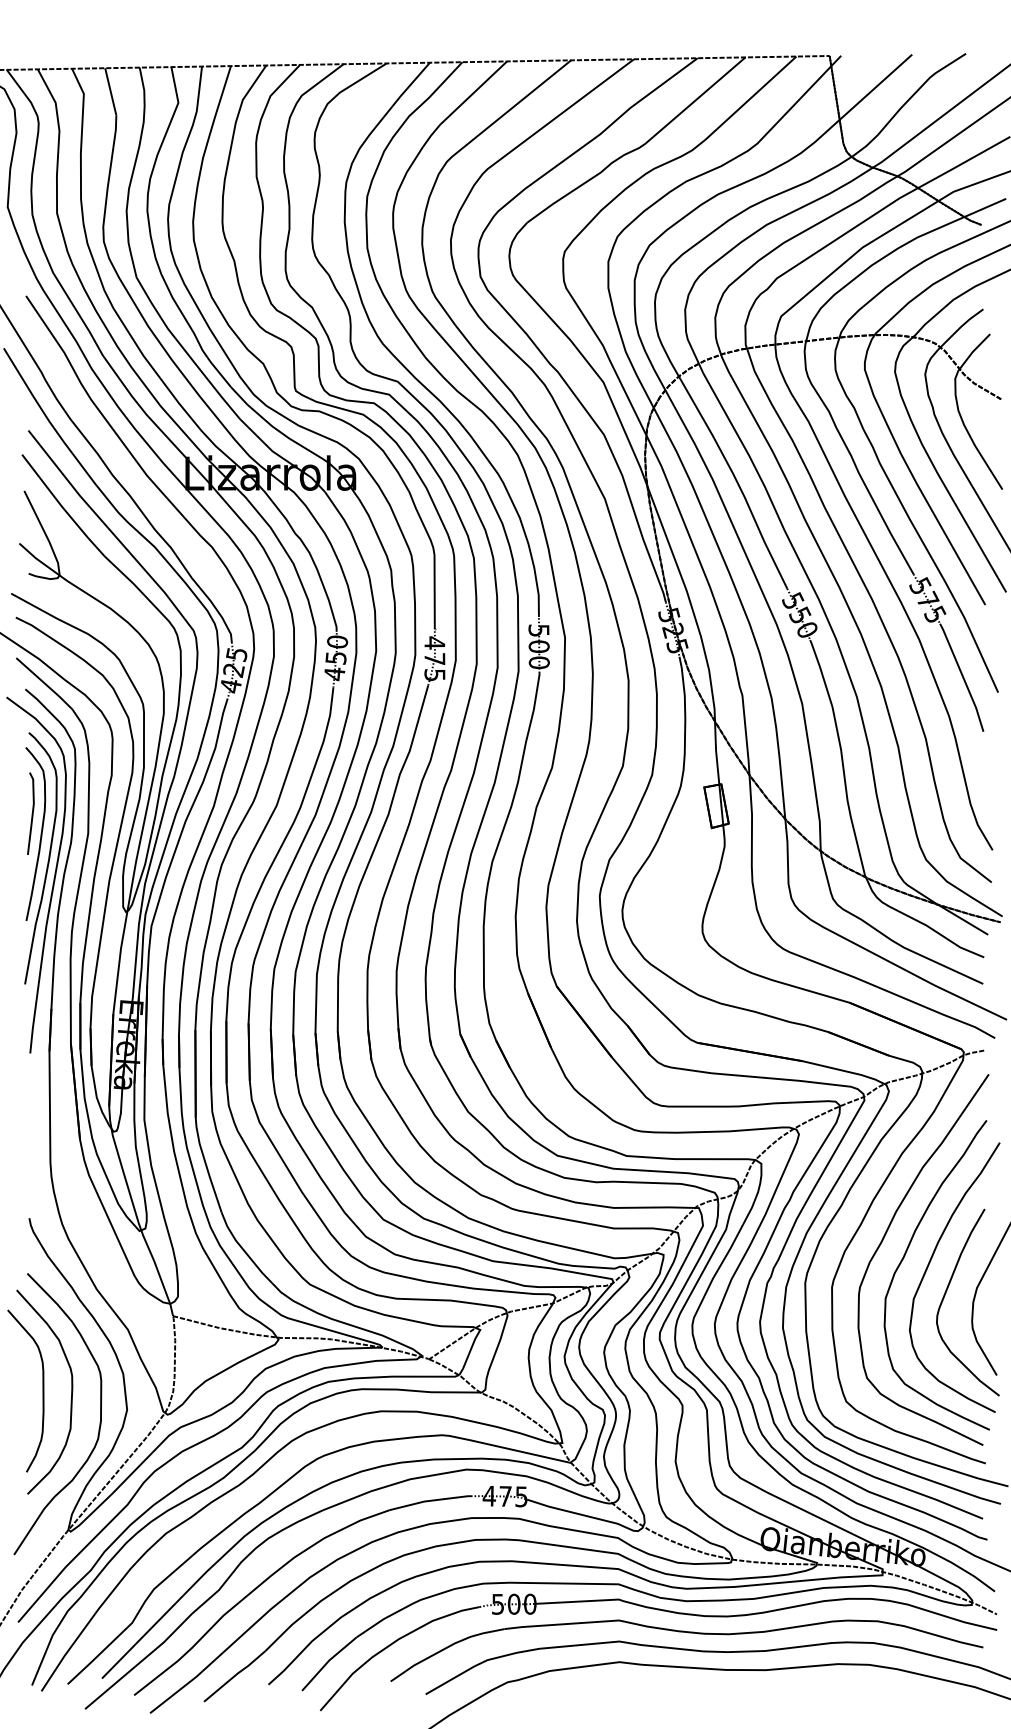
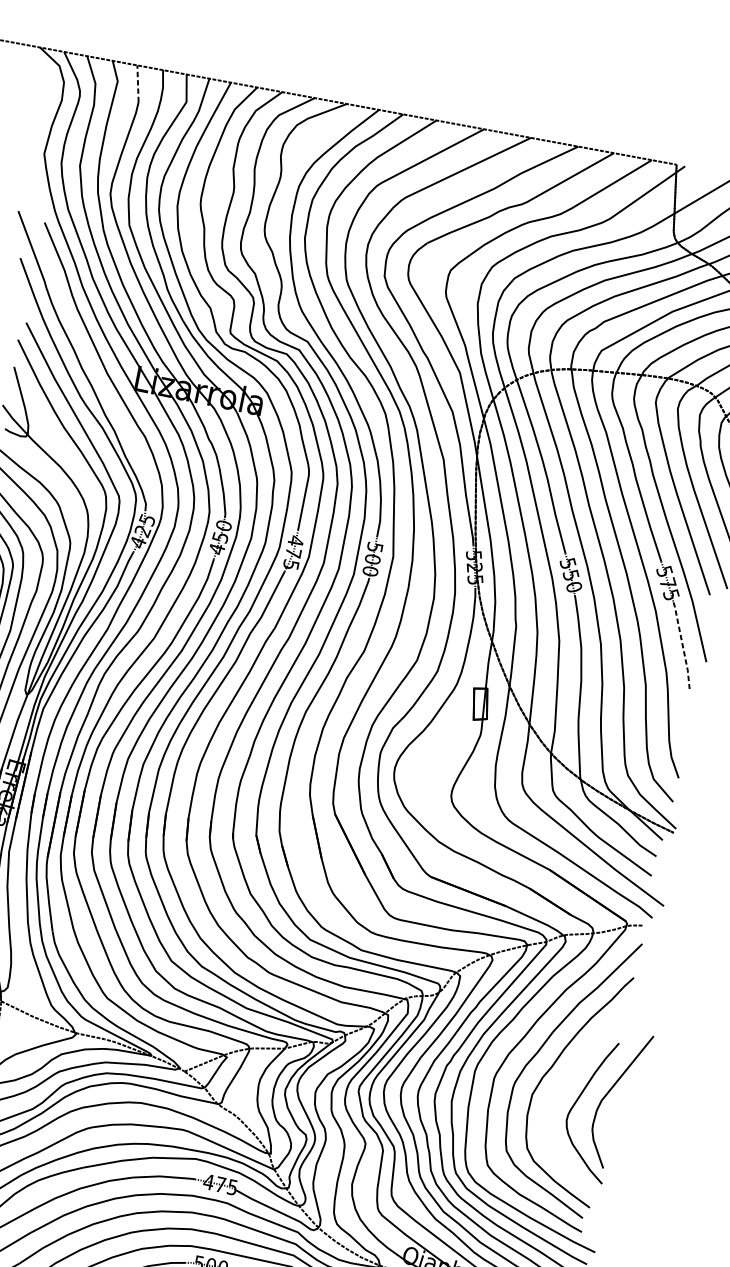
line: (110, 91) -> (137, 83), solid -> dashed
line: (963, 676) -> (683, 645), solid -> dashed
curve: (929, 1265) -> (569, 1076), removed

